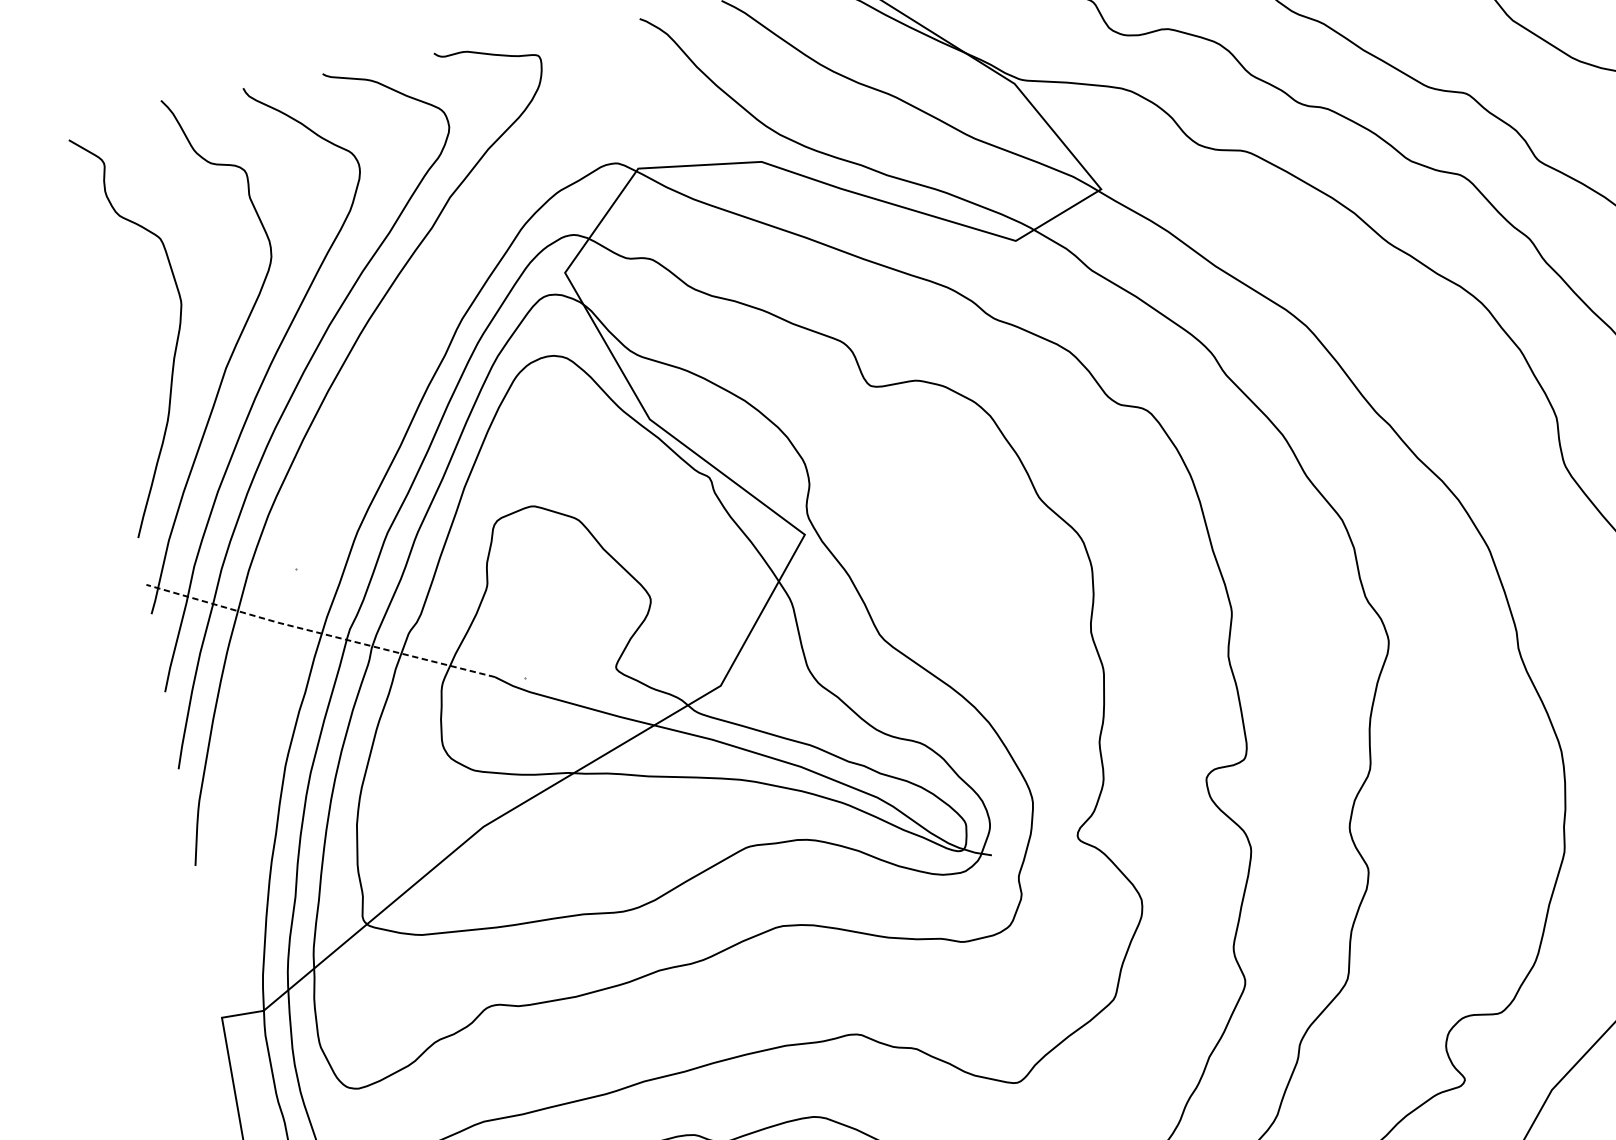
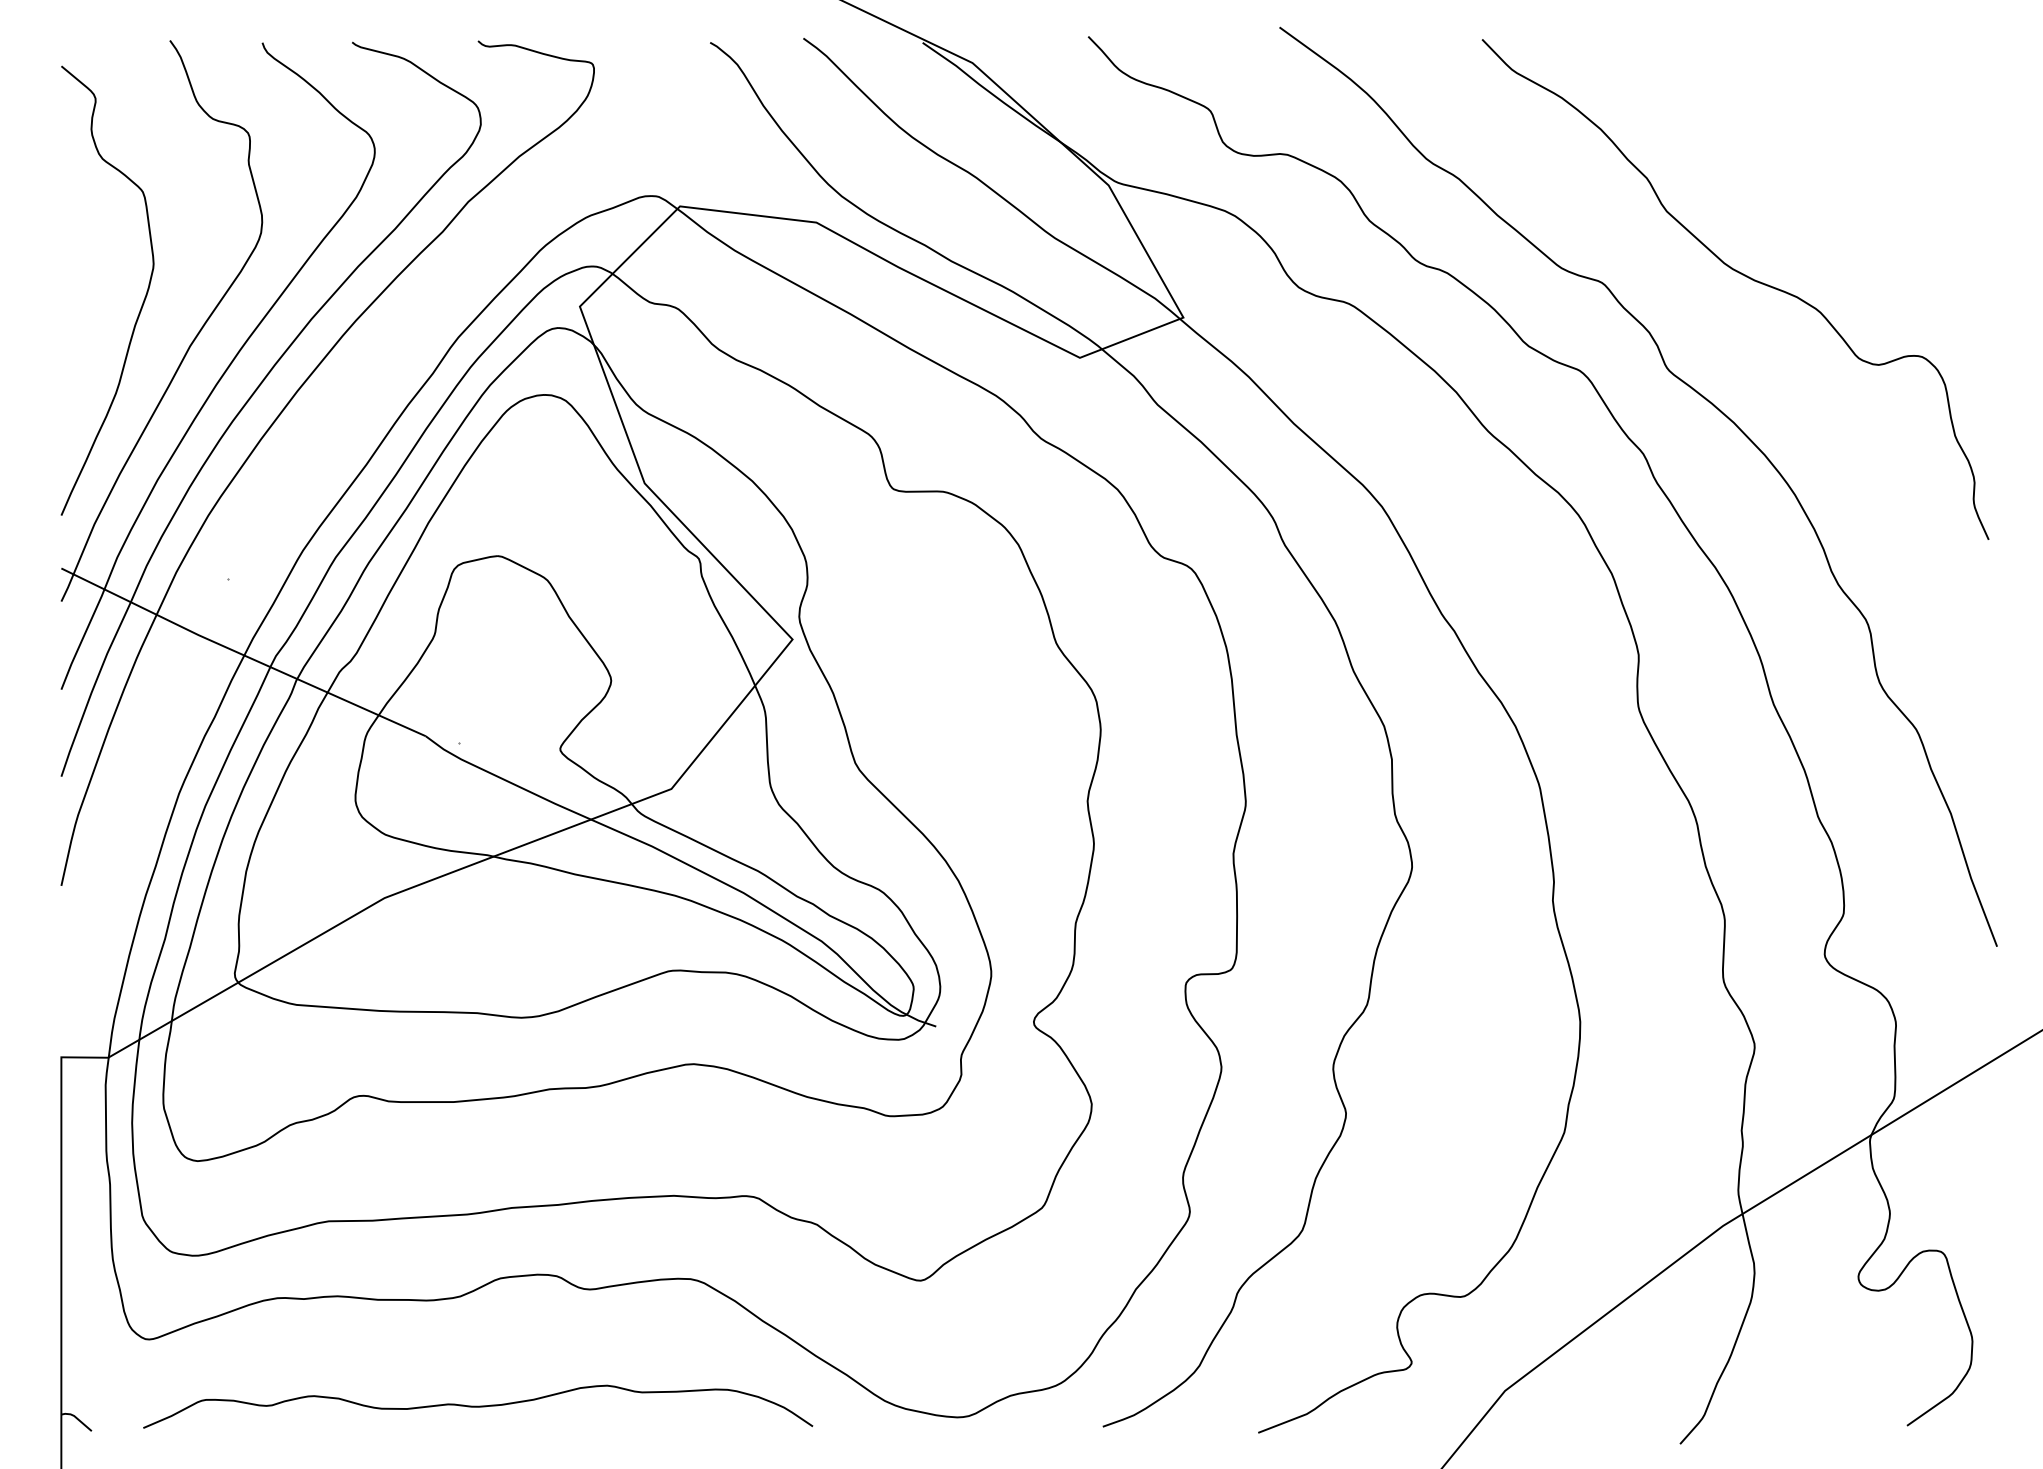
line: (319, 633) -> (241, 654), dashed -> solid

